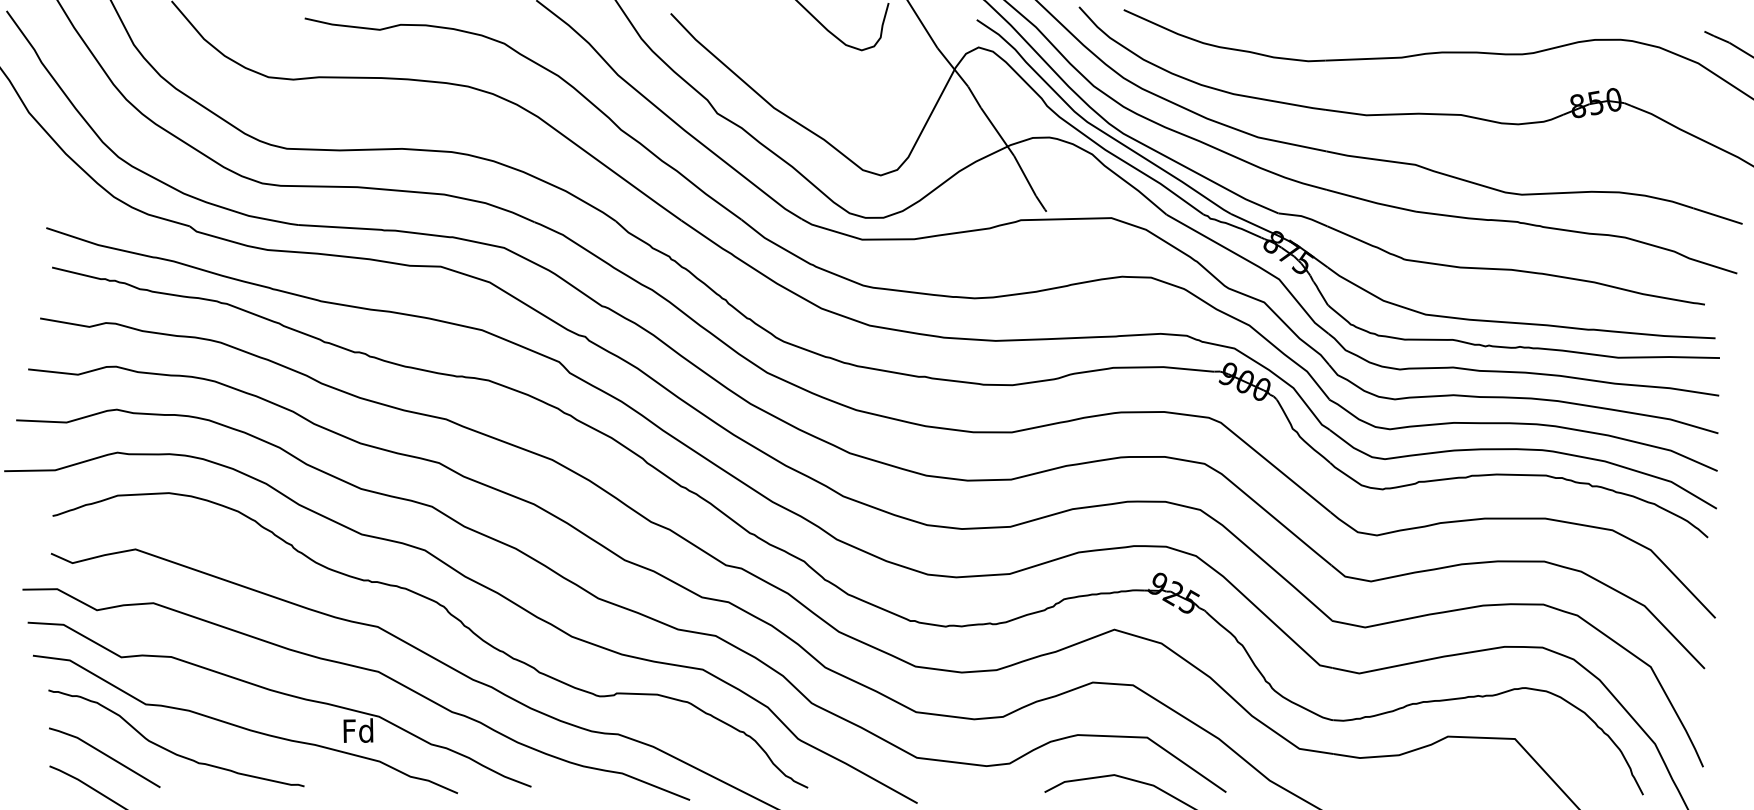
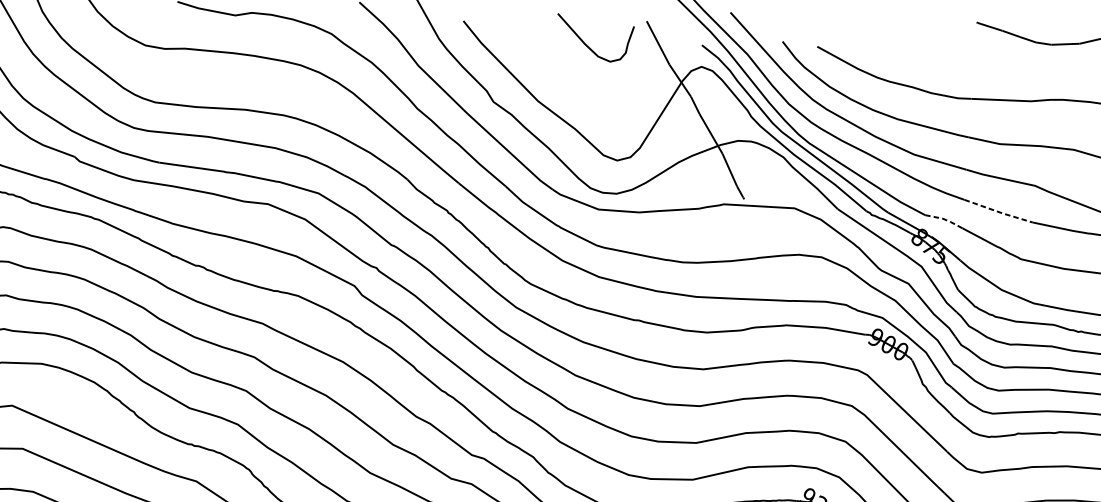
line: (1371, 201) -> (998, 211), solid -> dashed
line: (1303, 216) -> (944, 219), solid -> dashed

